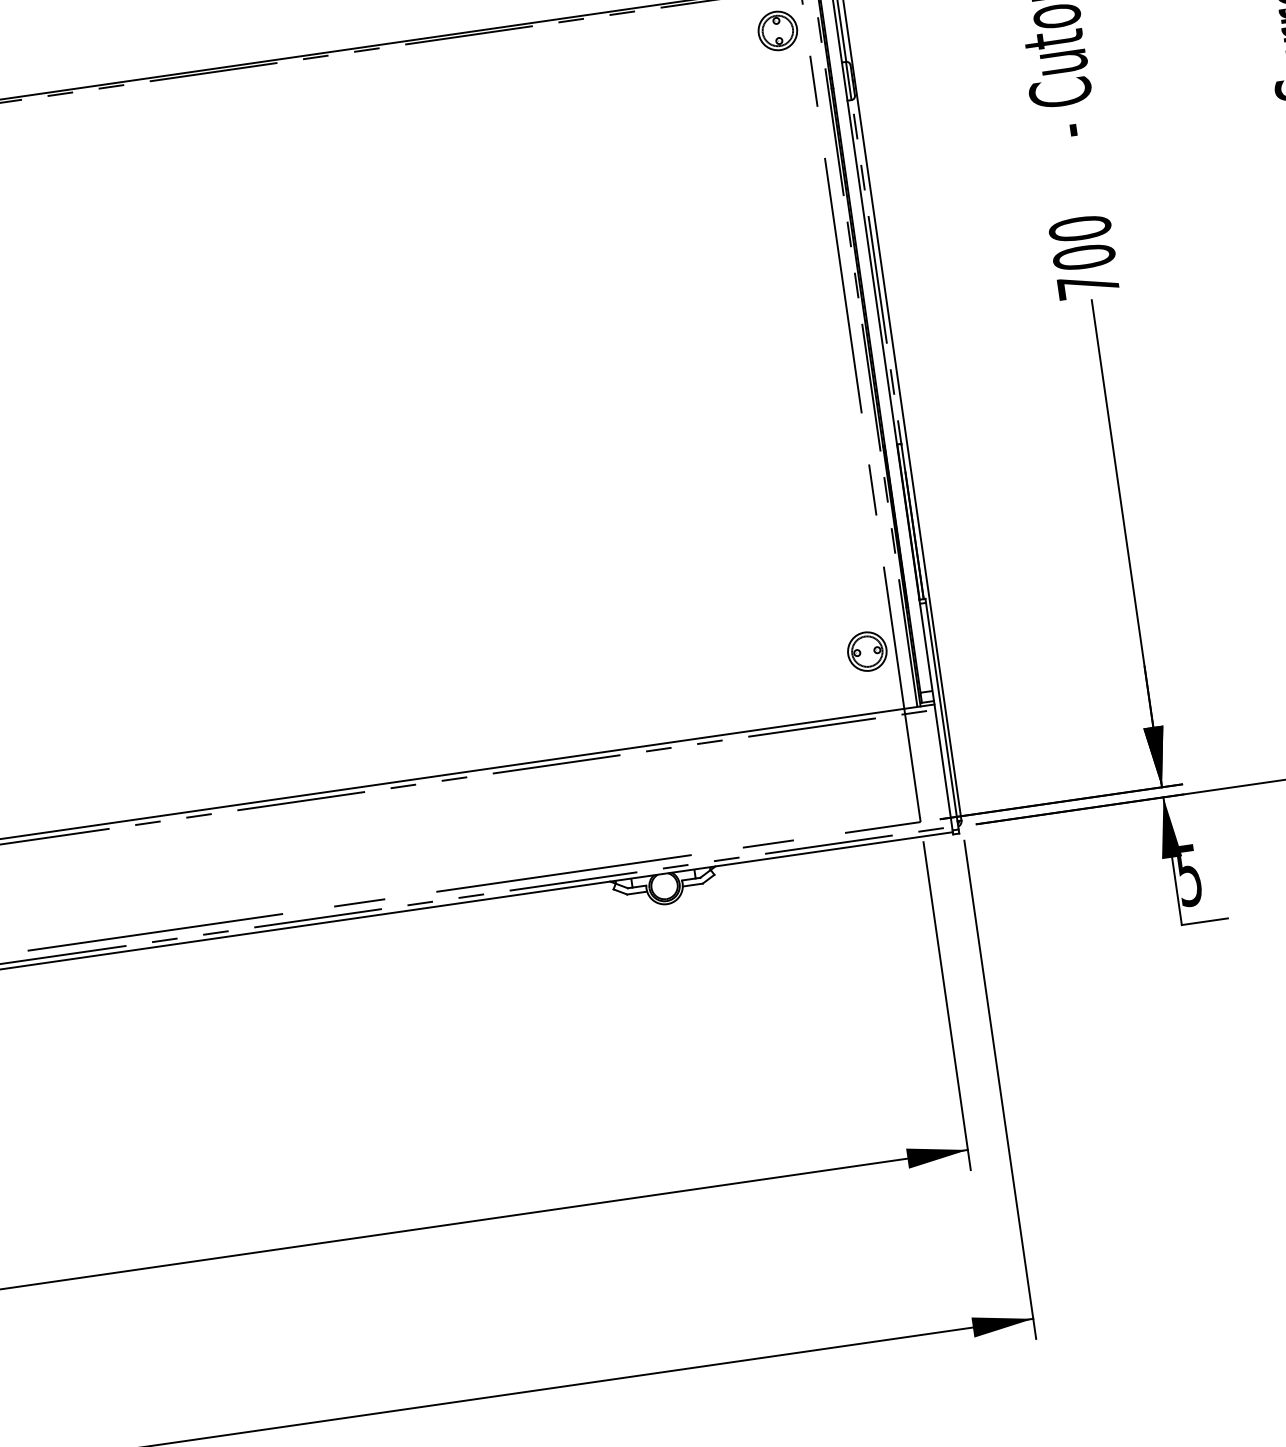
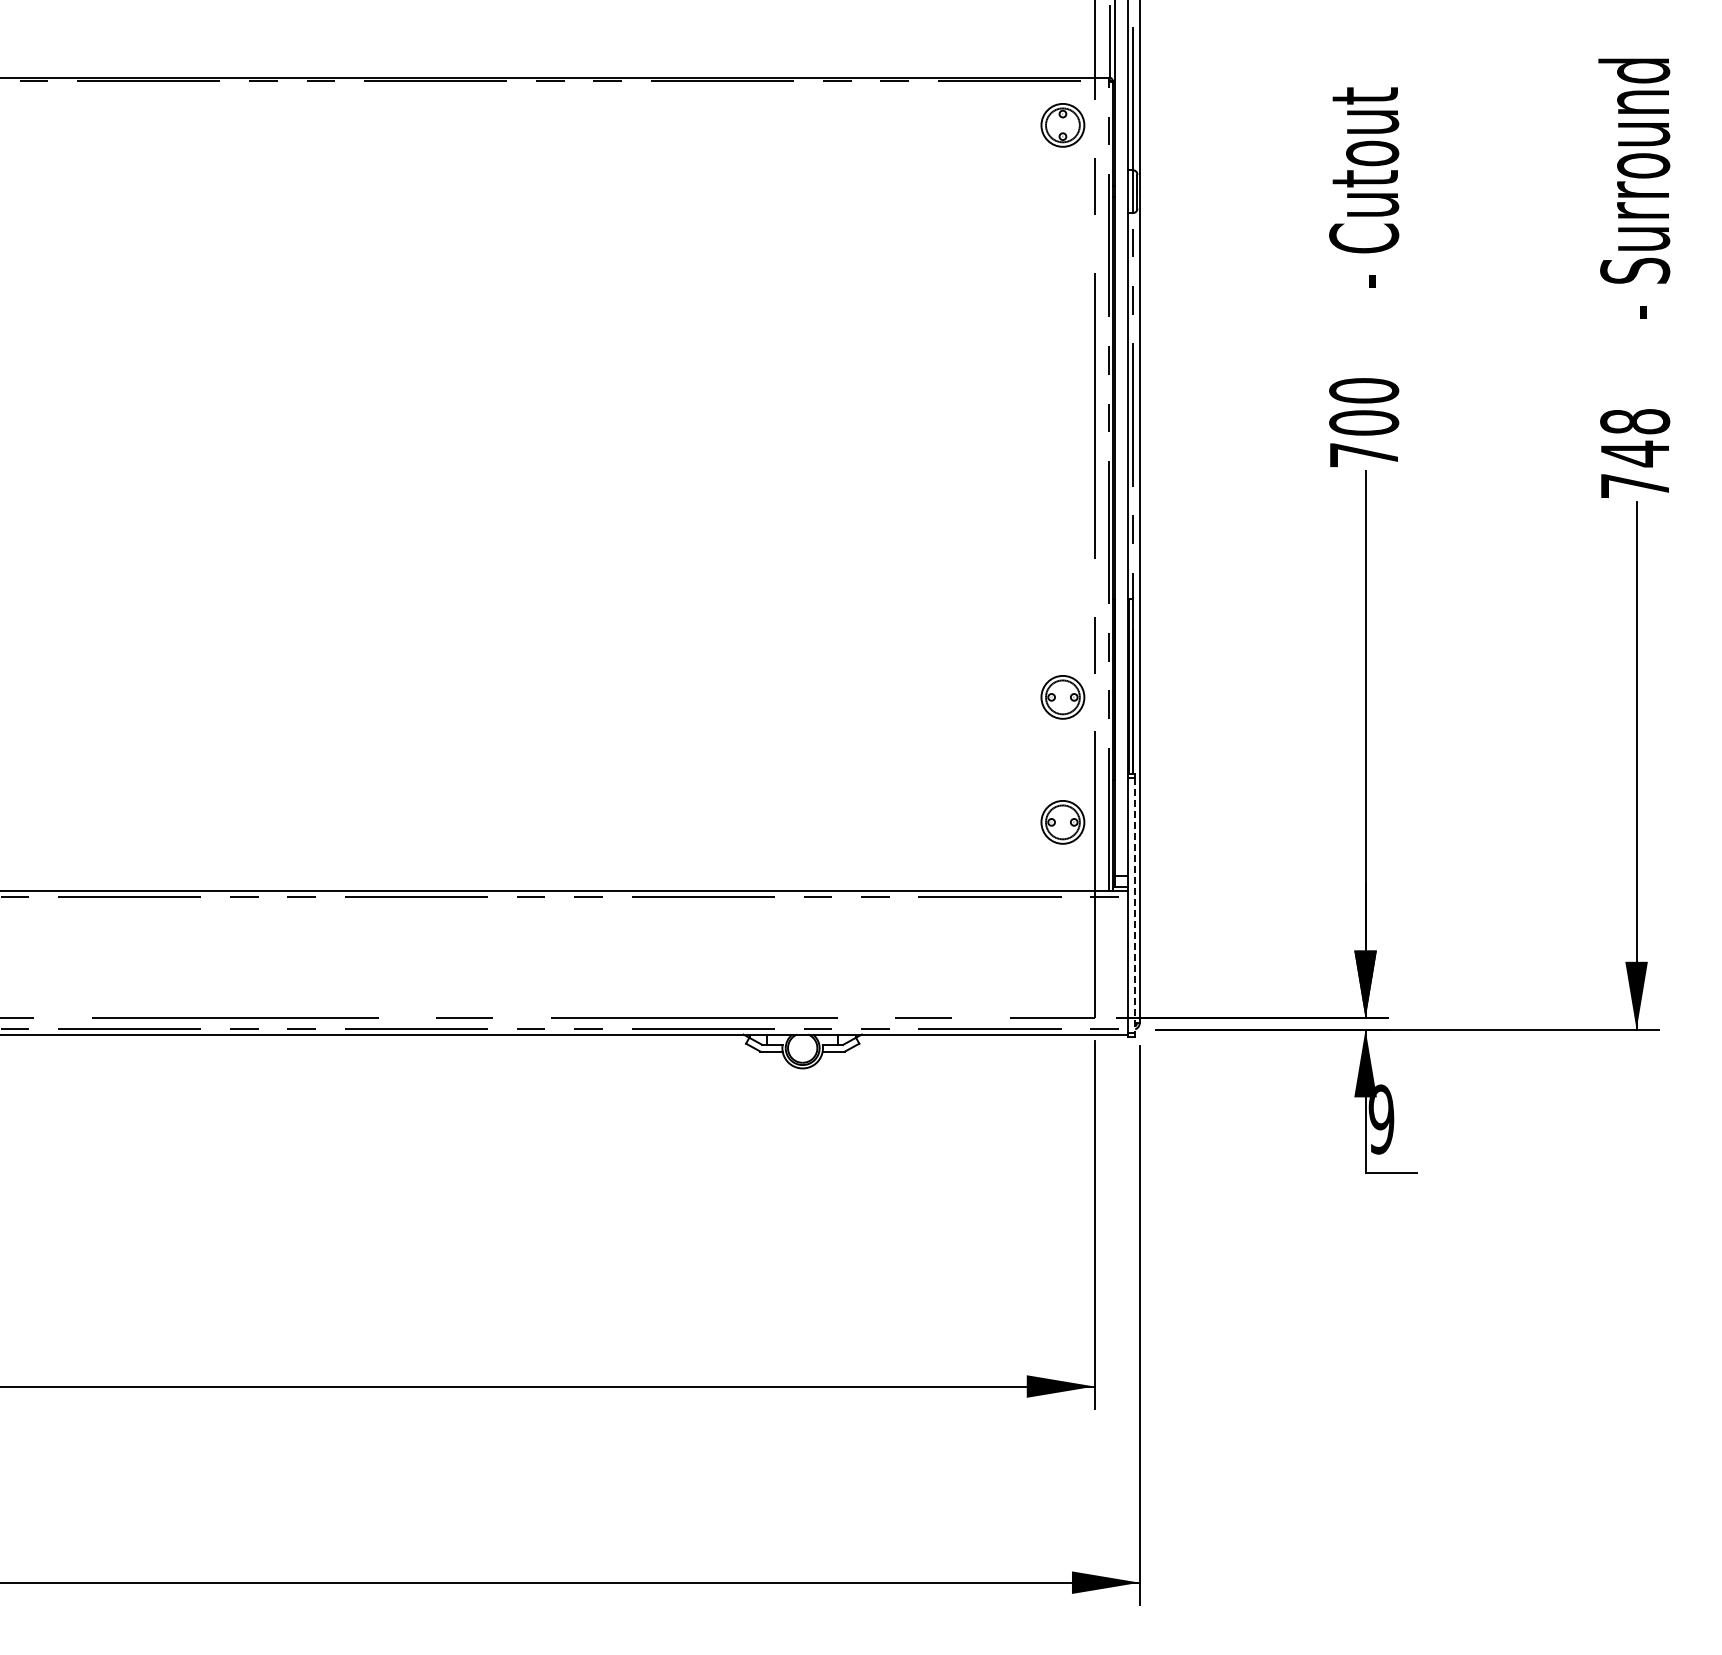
part: (850, 540) -> (1062, 697), added
line: (942, 716) -> (1135, 905), solid -> dashed
text: (1189, 875) -> (1381, 1119), 5 -> 9

